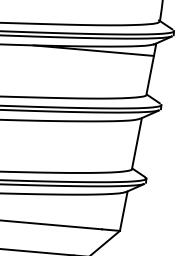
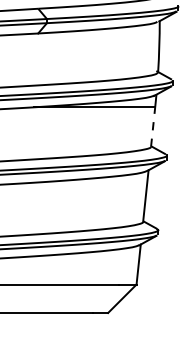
line: (150, 75) -> (153, 127), solid -> dashed

